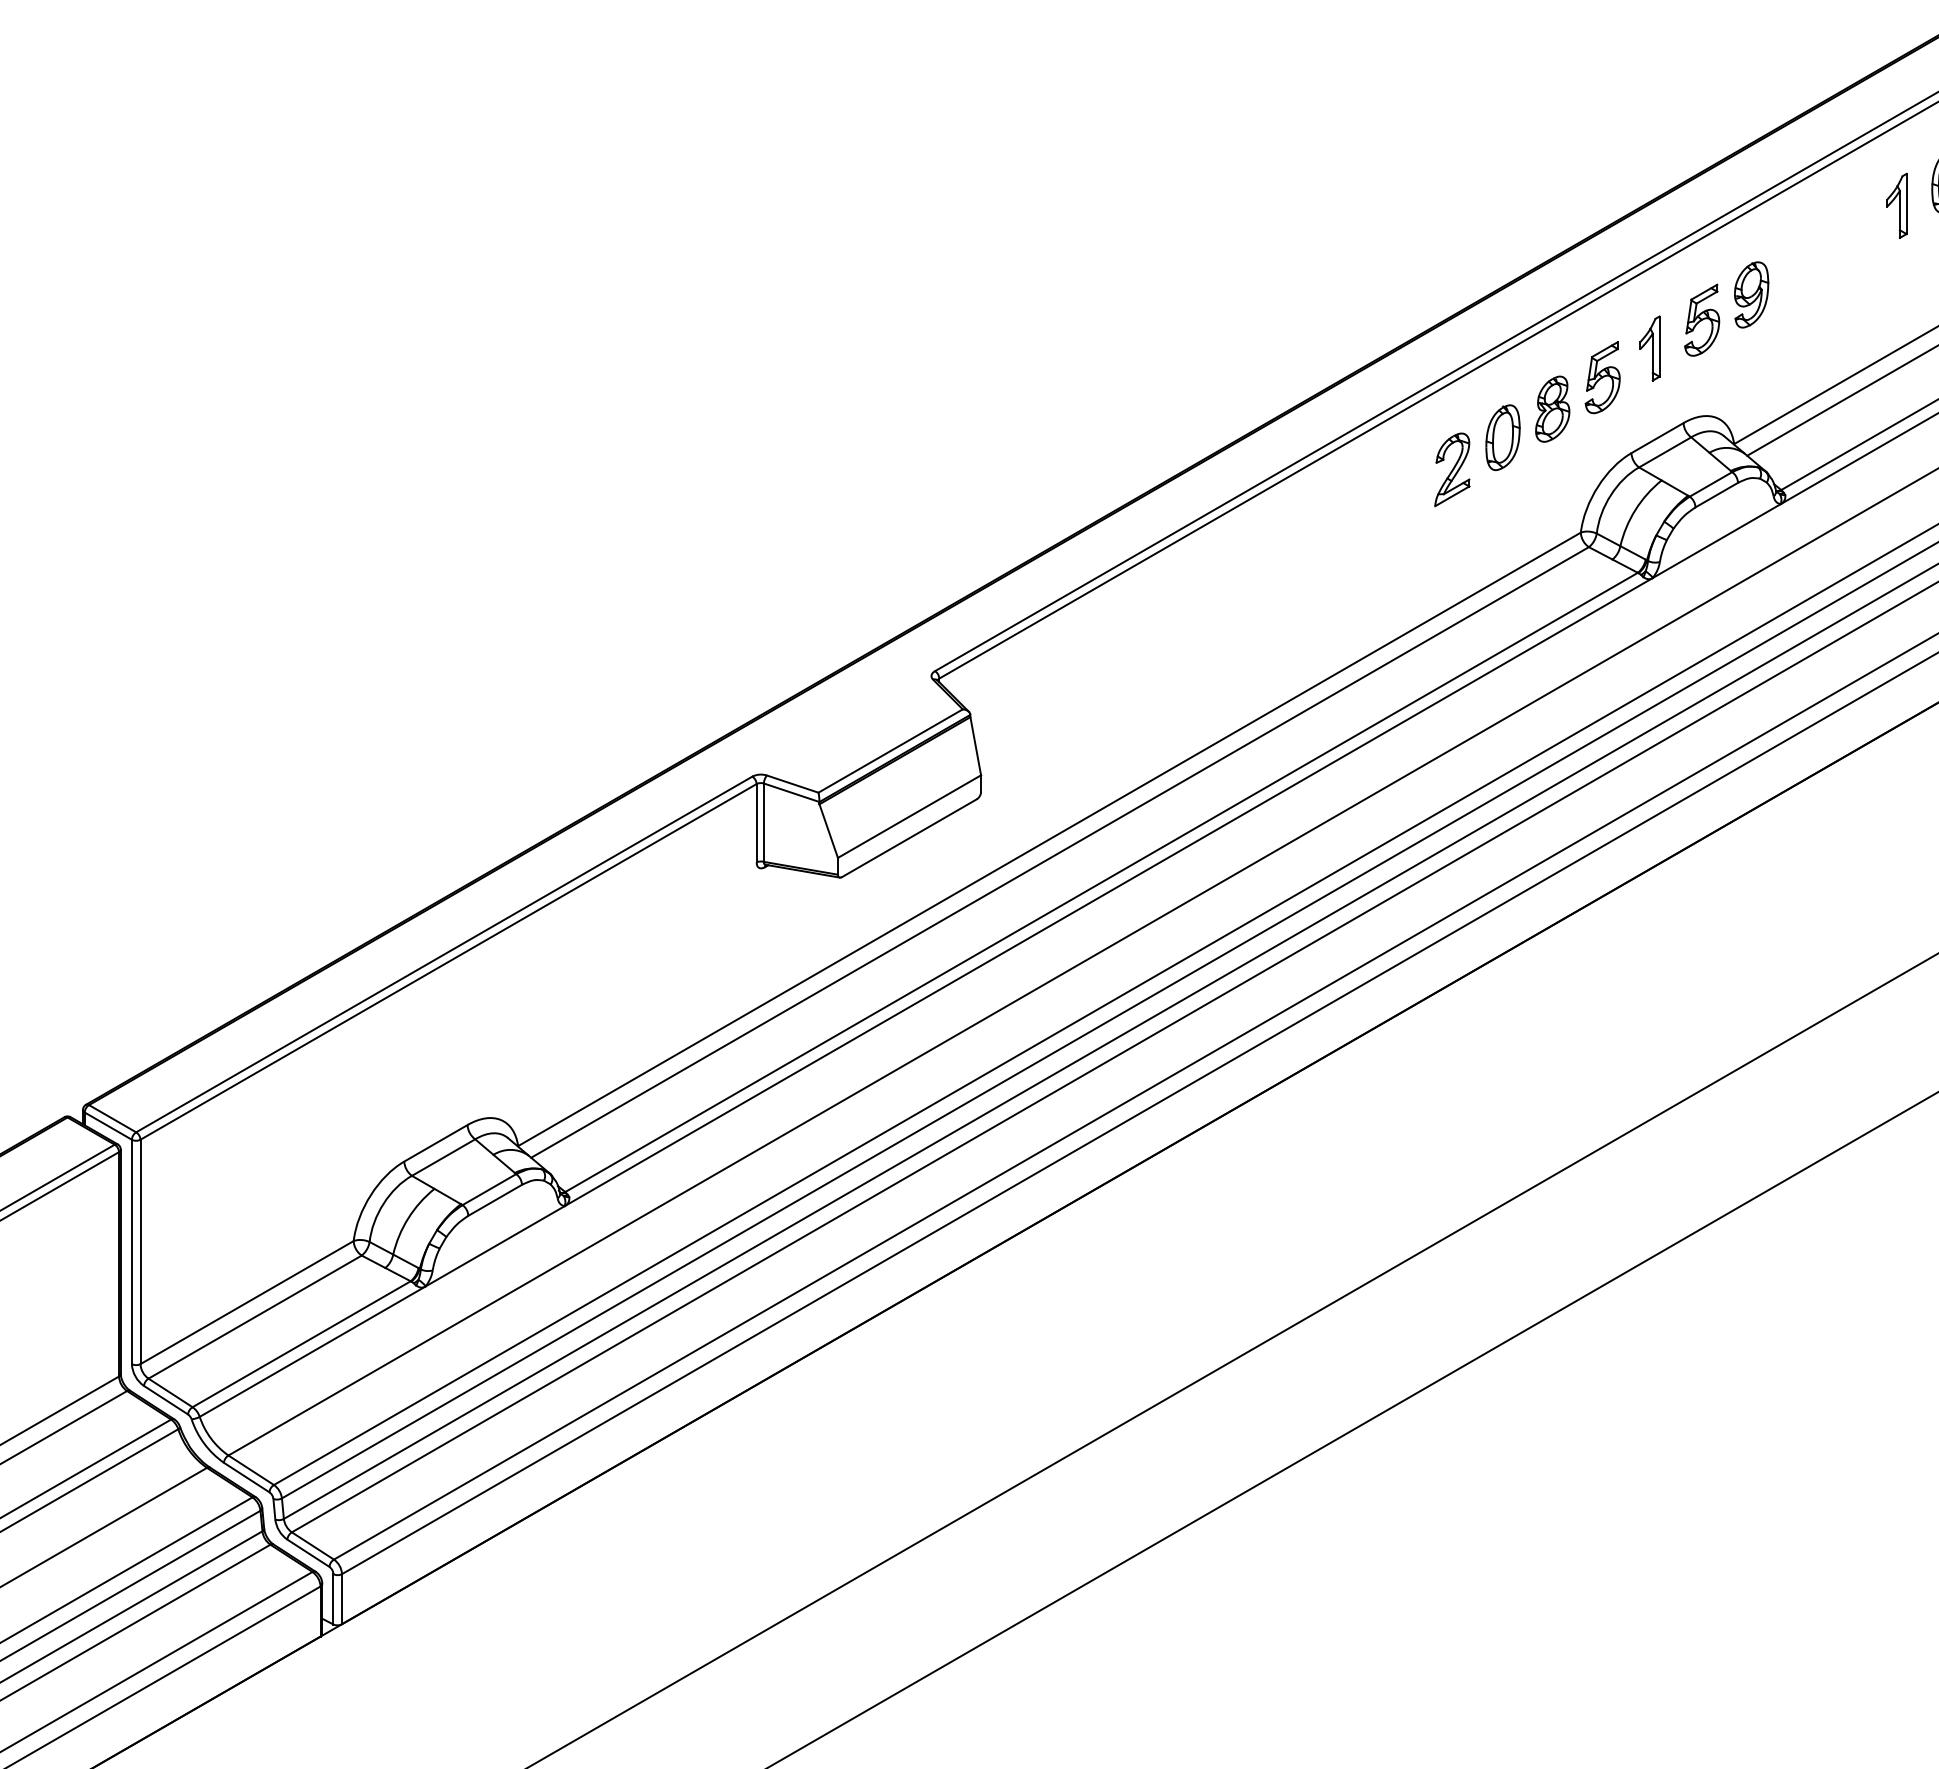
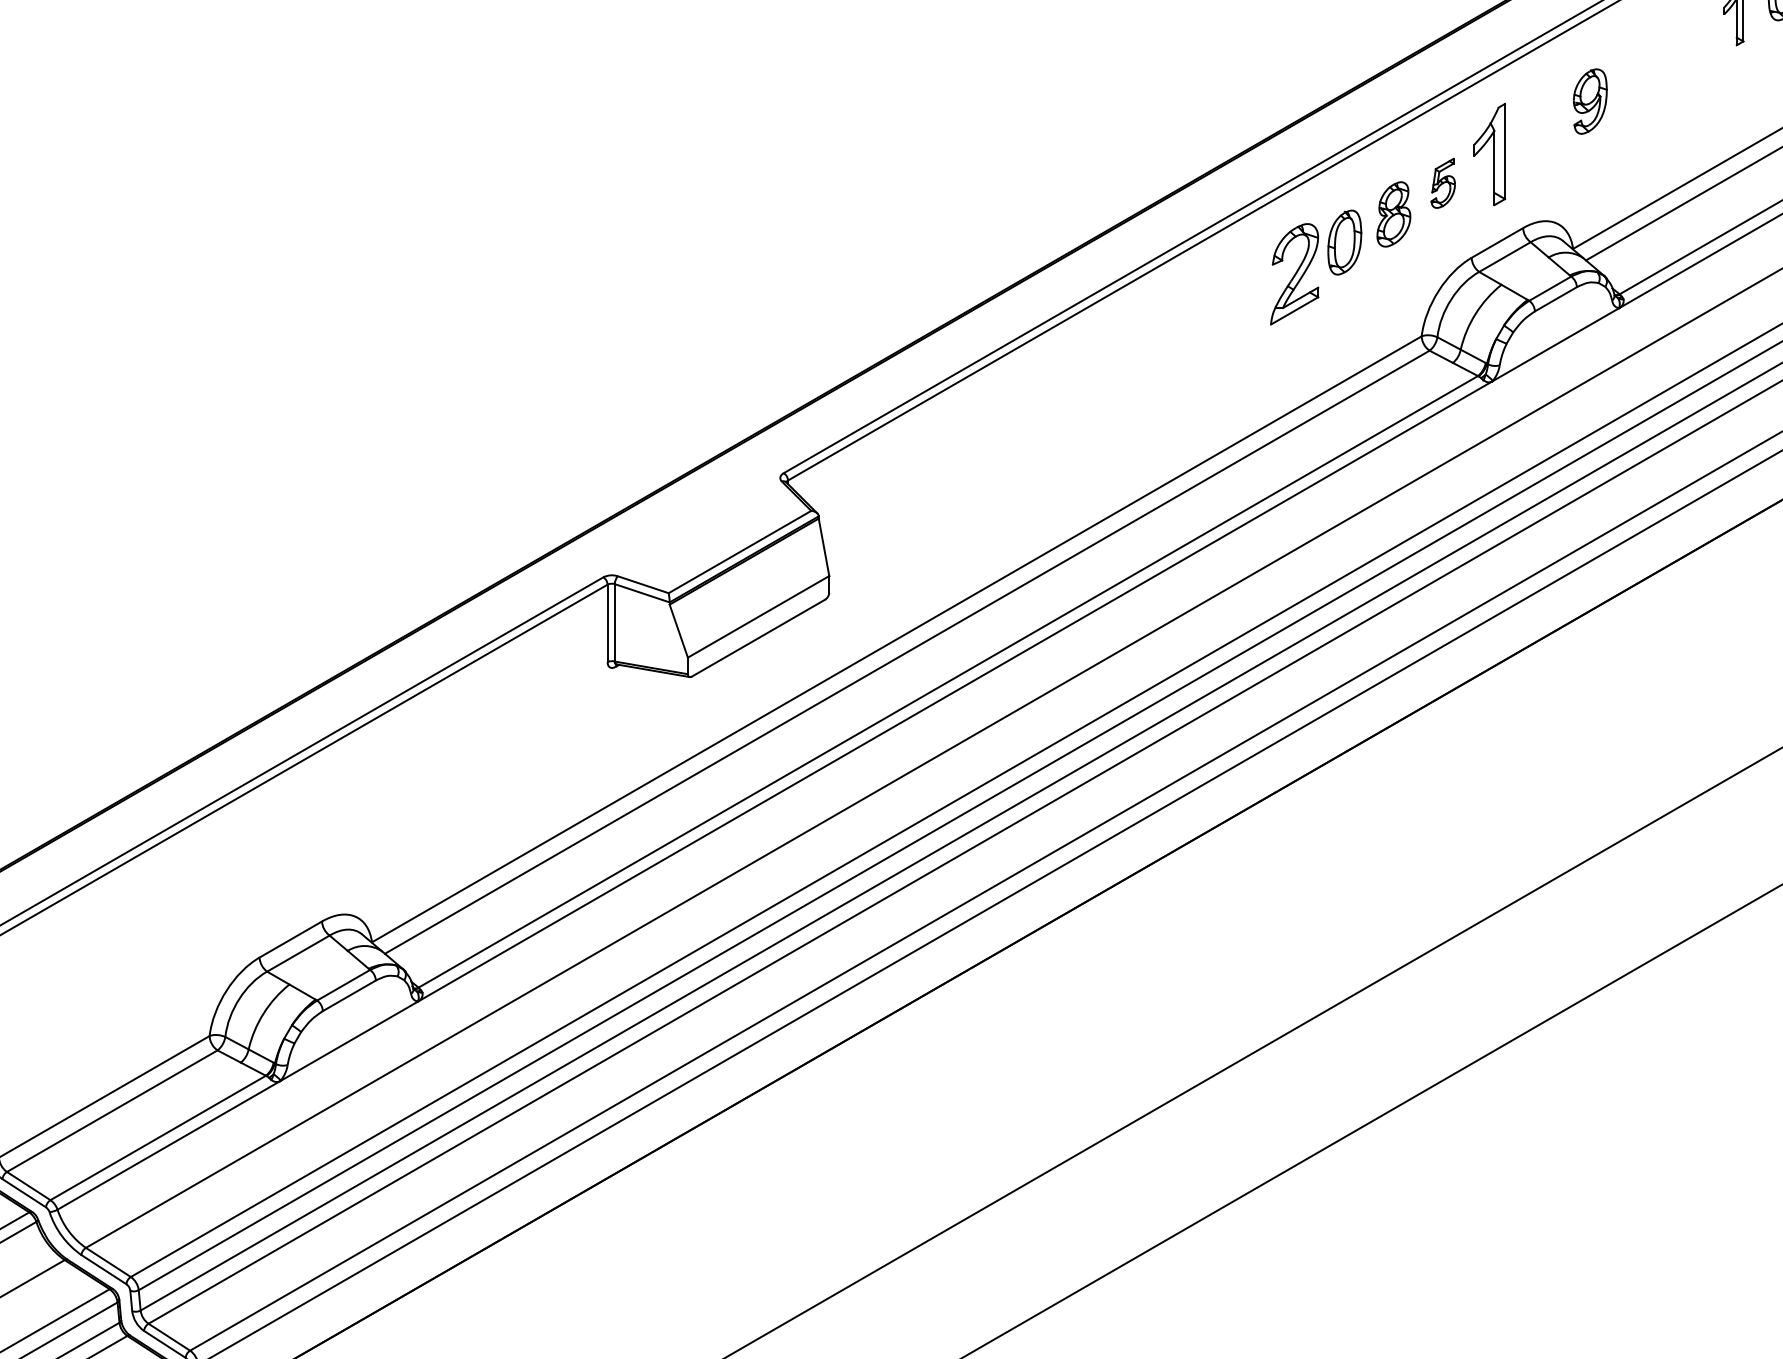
part: (1702, 319) -> (1541, 125), removed
part: (1649, 348) -> (1489, 154), size x1.6
part: (1602, 377) -> (1443, 183), size x0.7
part: (1452, 469) -> (1294, 273), size x1.4

